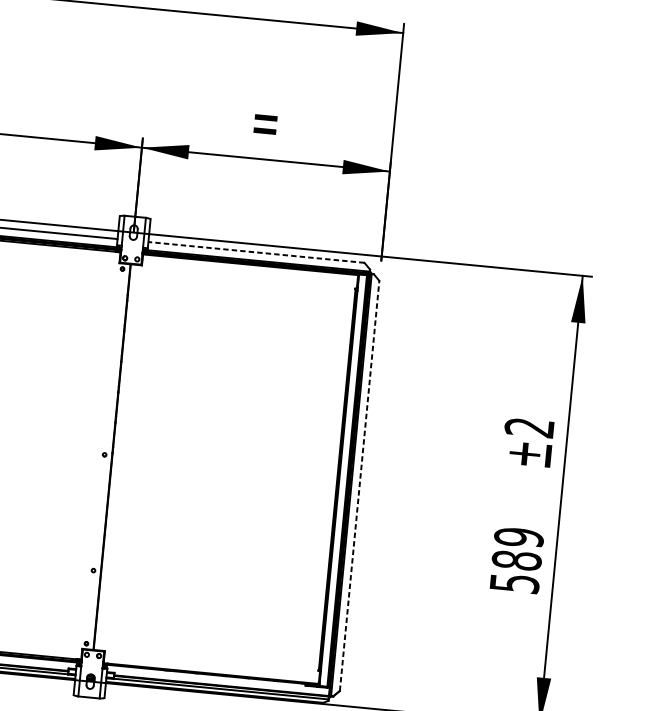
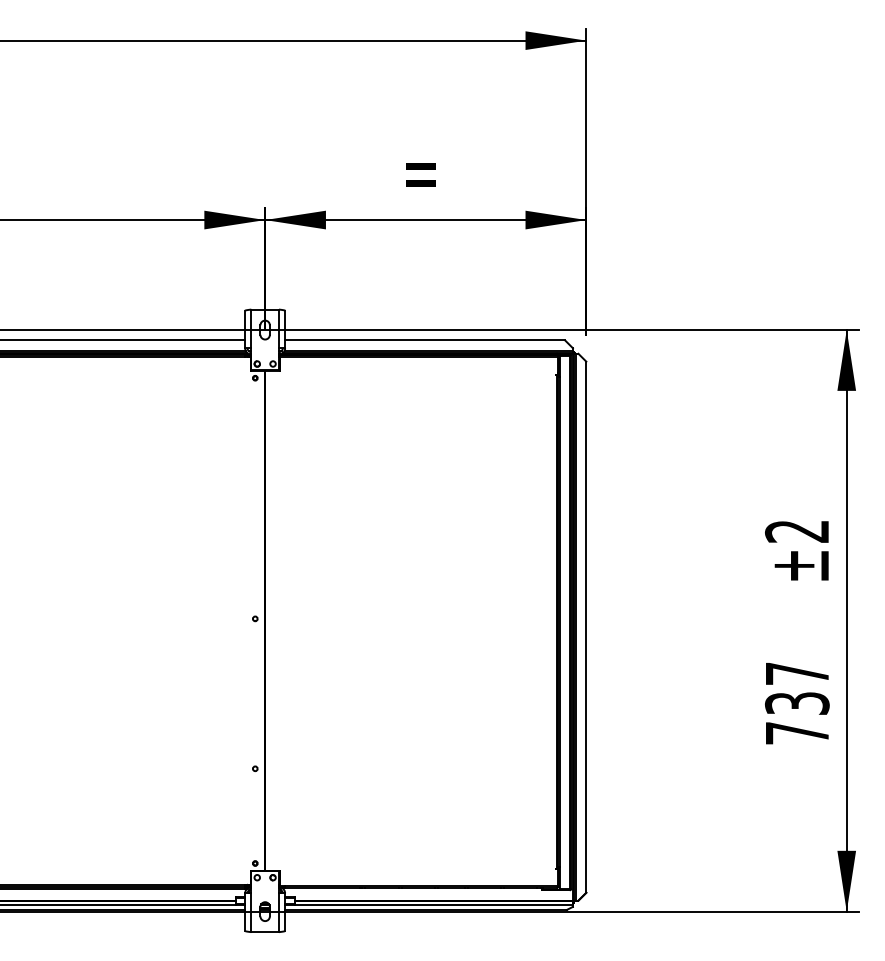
line: (256, 252) -> (425, 340), dashed -> solid
line: (359, 486) -> (586, 627), dashed -> solid
text: (516, 560) -> (797, 703), 589 -> 737

